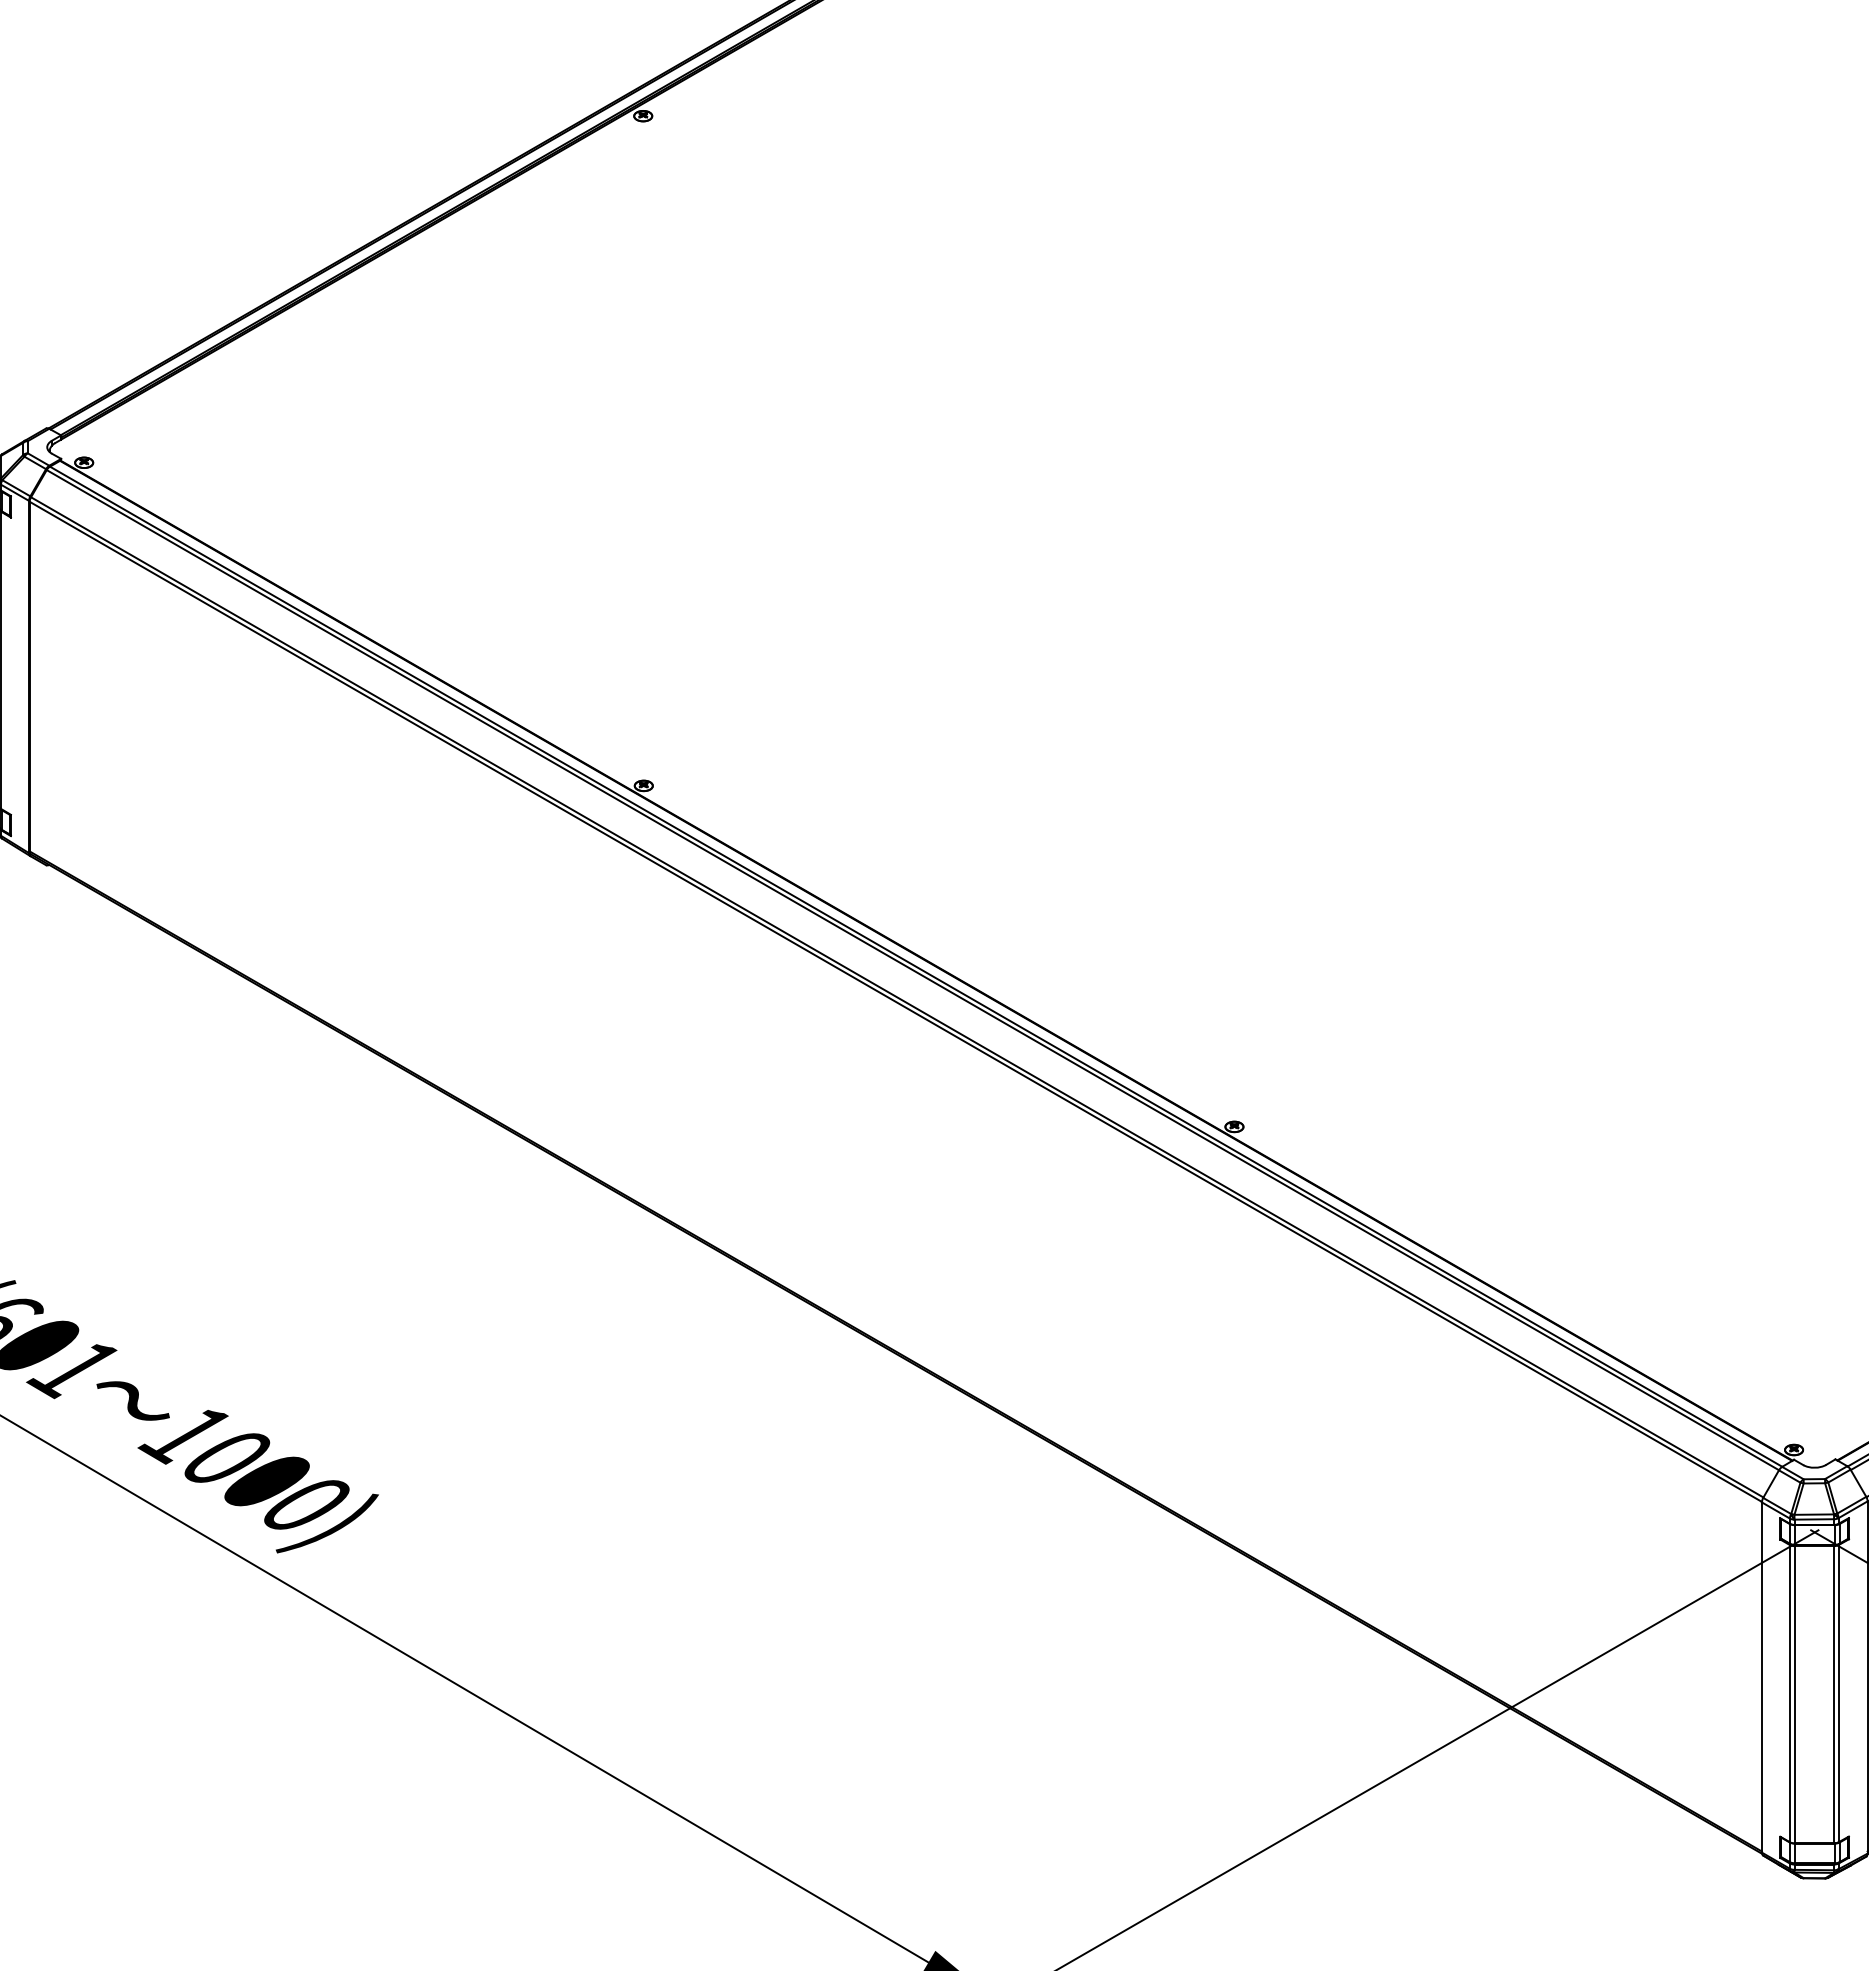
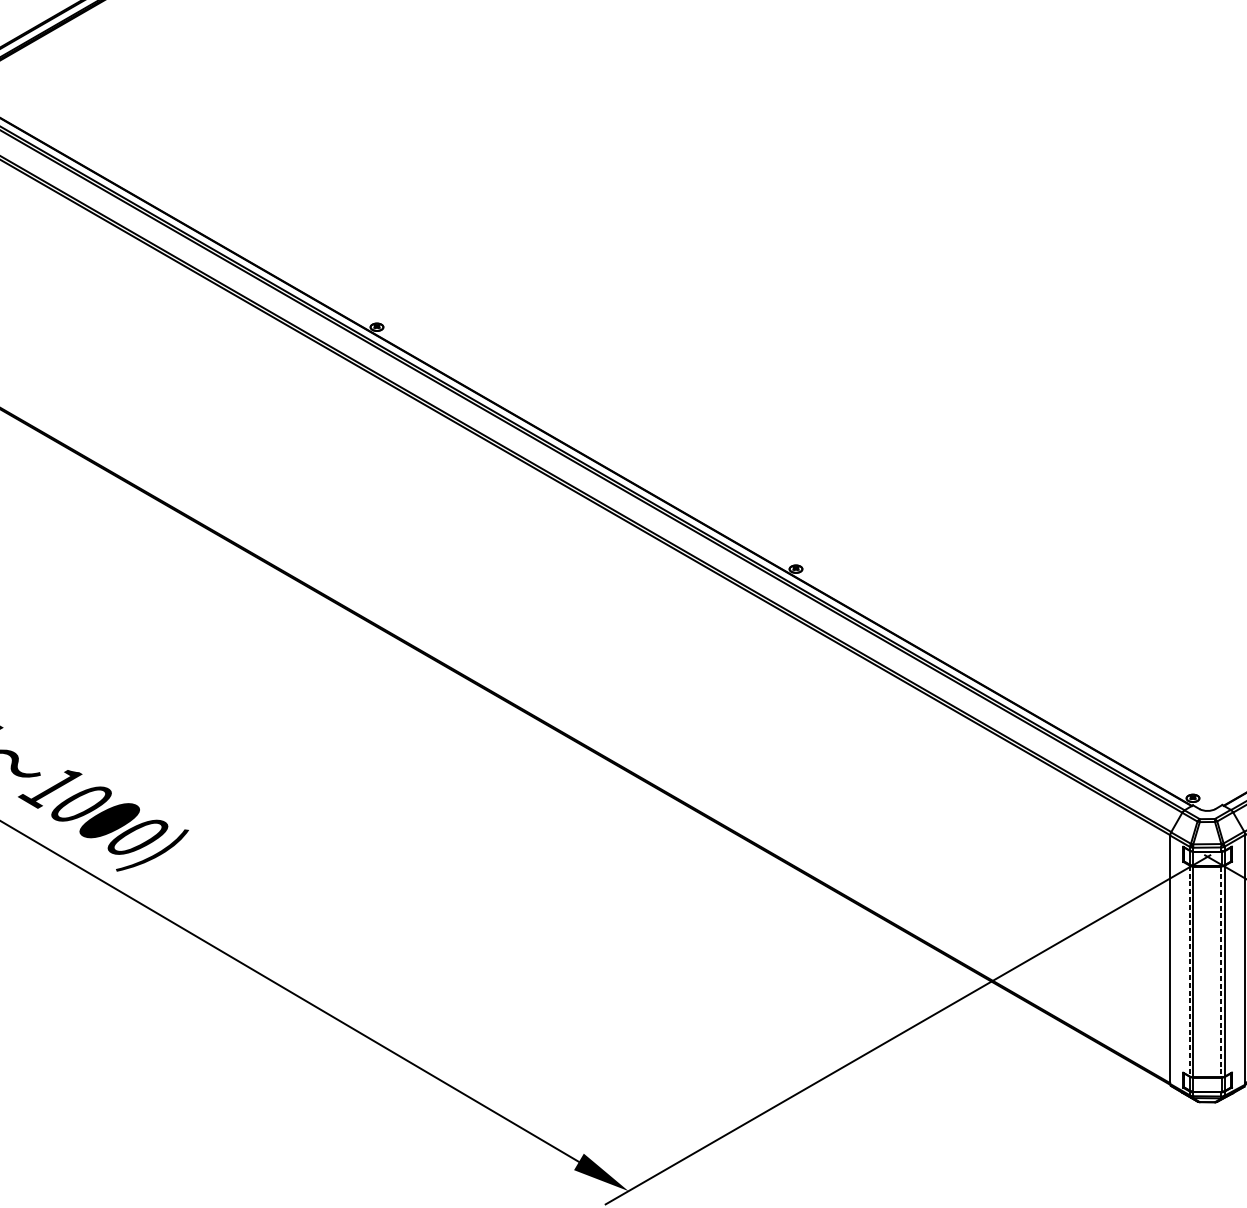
line: (1789, 1693) -> (1189, 971), solid -> dashed
line: (1834, 1694) -> (1221, 971), solid -> dashed

